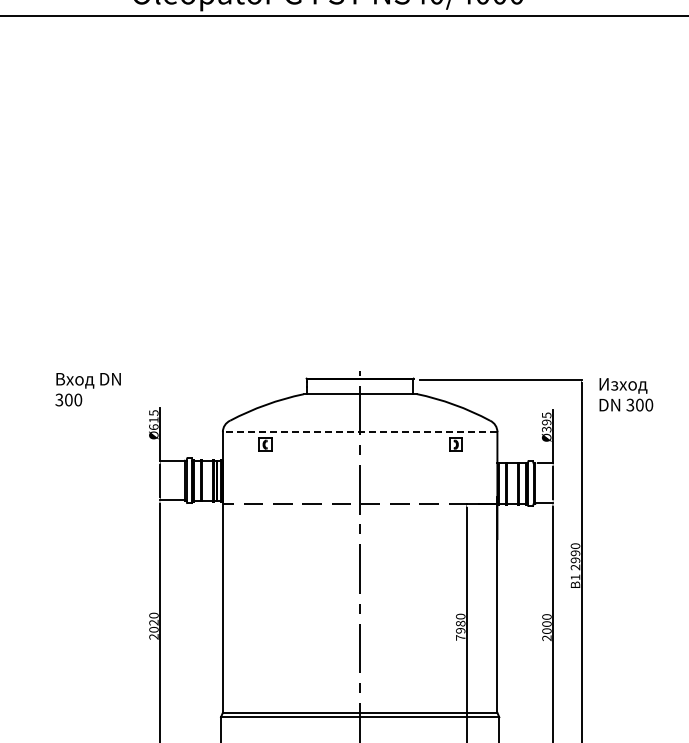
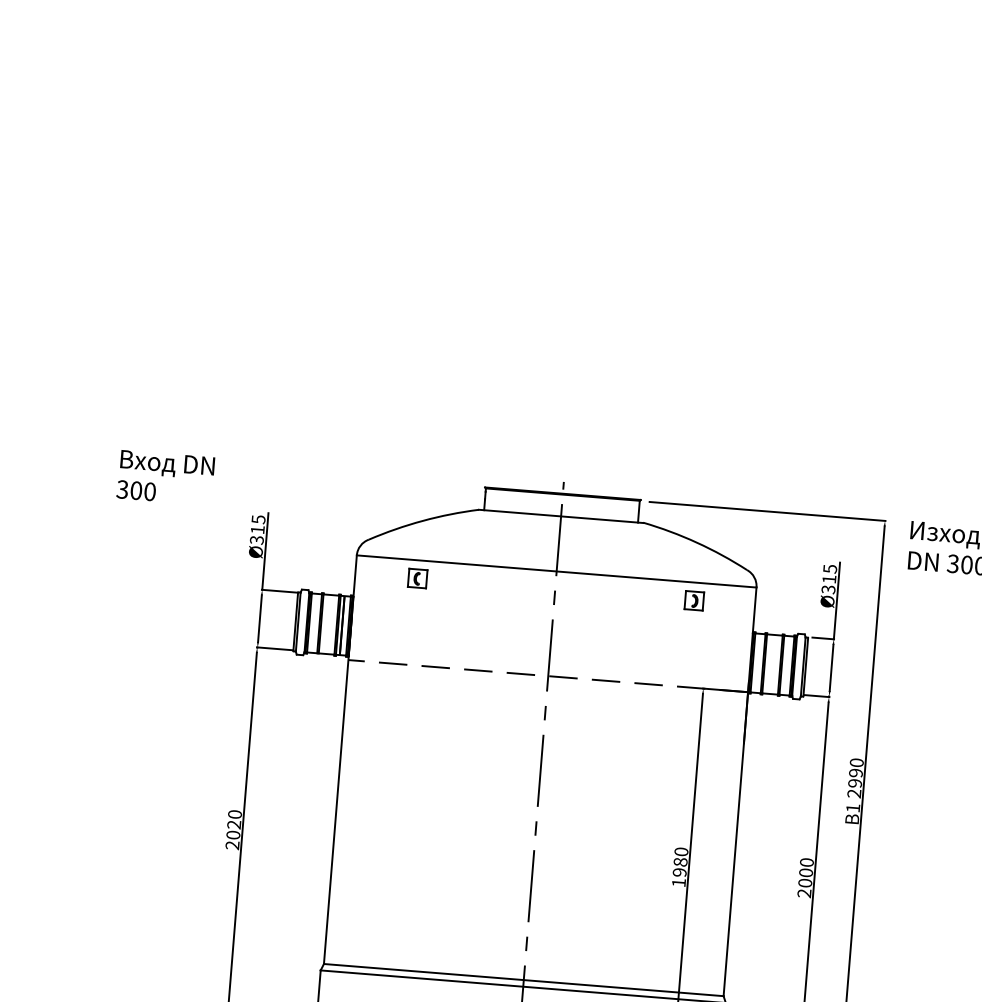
text: (546, 422) -> (829, 579), Ø395 -> Ø315
text: (153, 427) -> (256, 540), Ø615 -> Ø315
line: (359, 432) -> (555, 572), dashed -> solid
text: (460, 637) -> (678, 882), 7980 -> 1980

